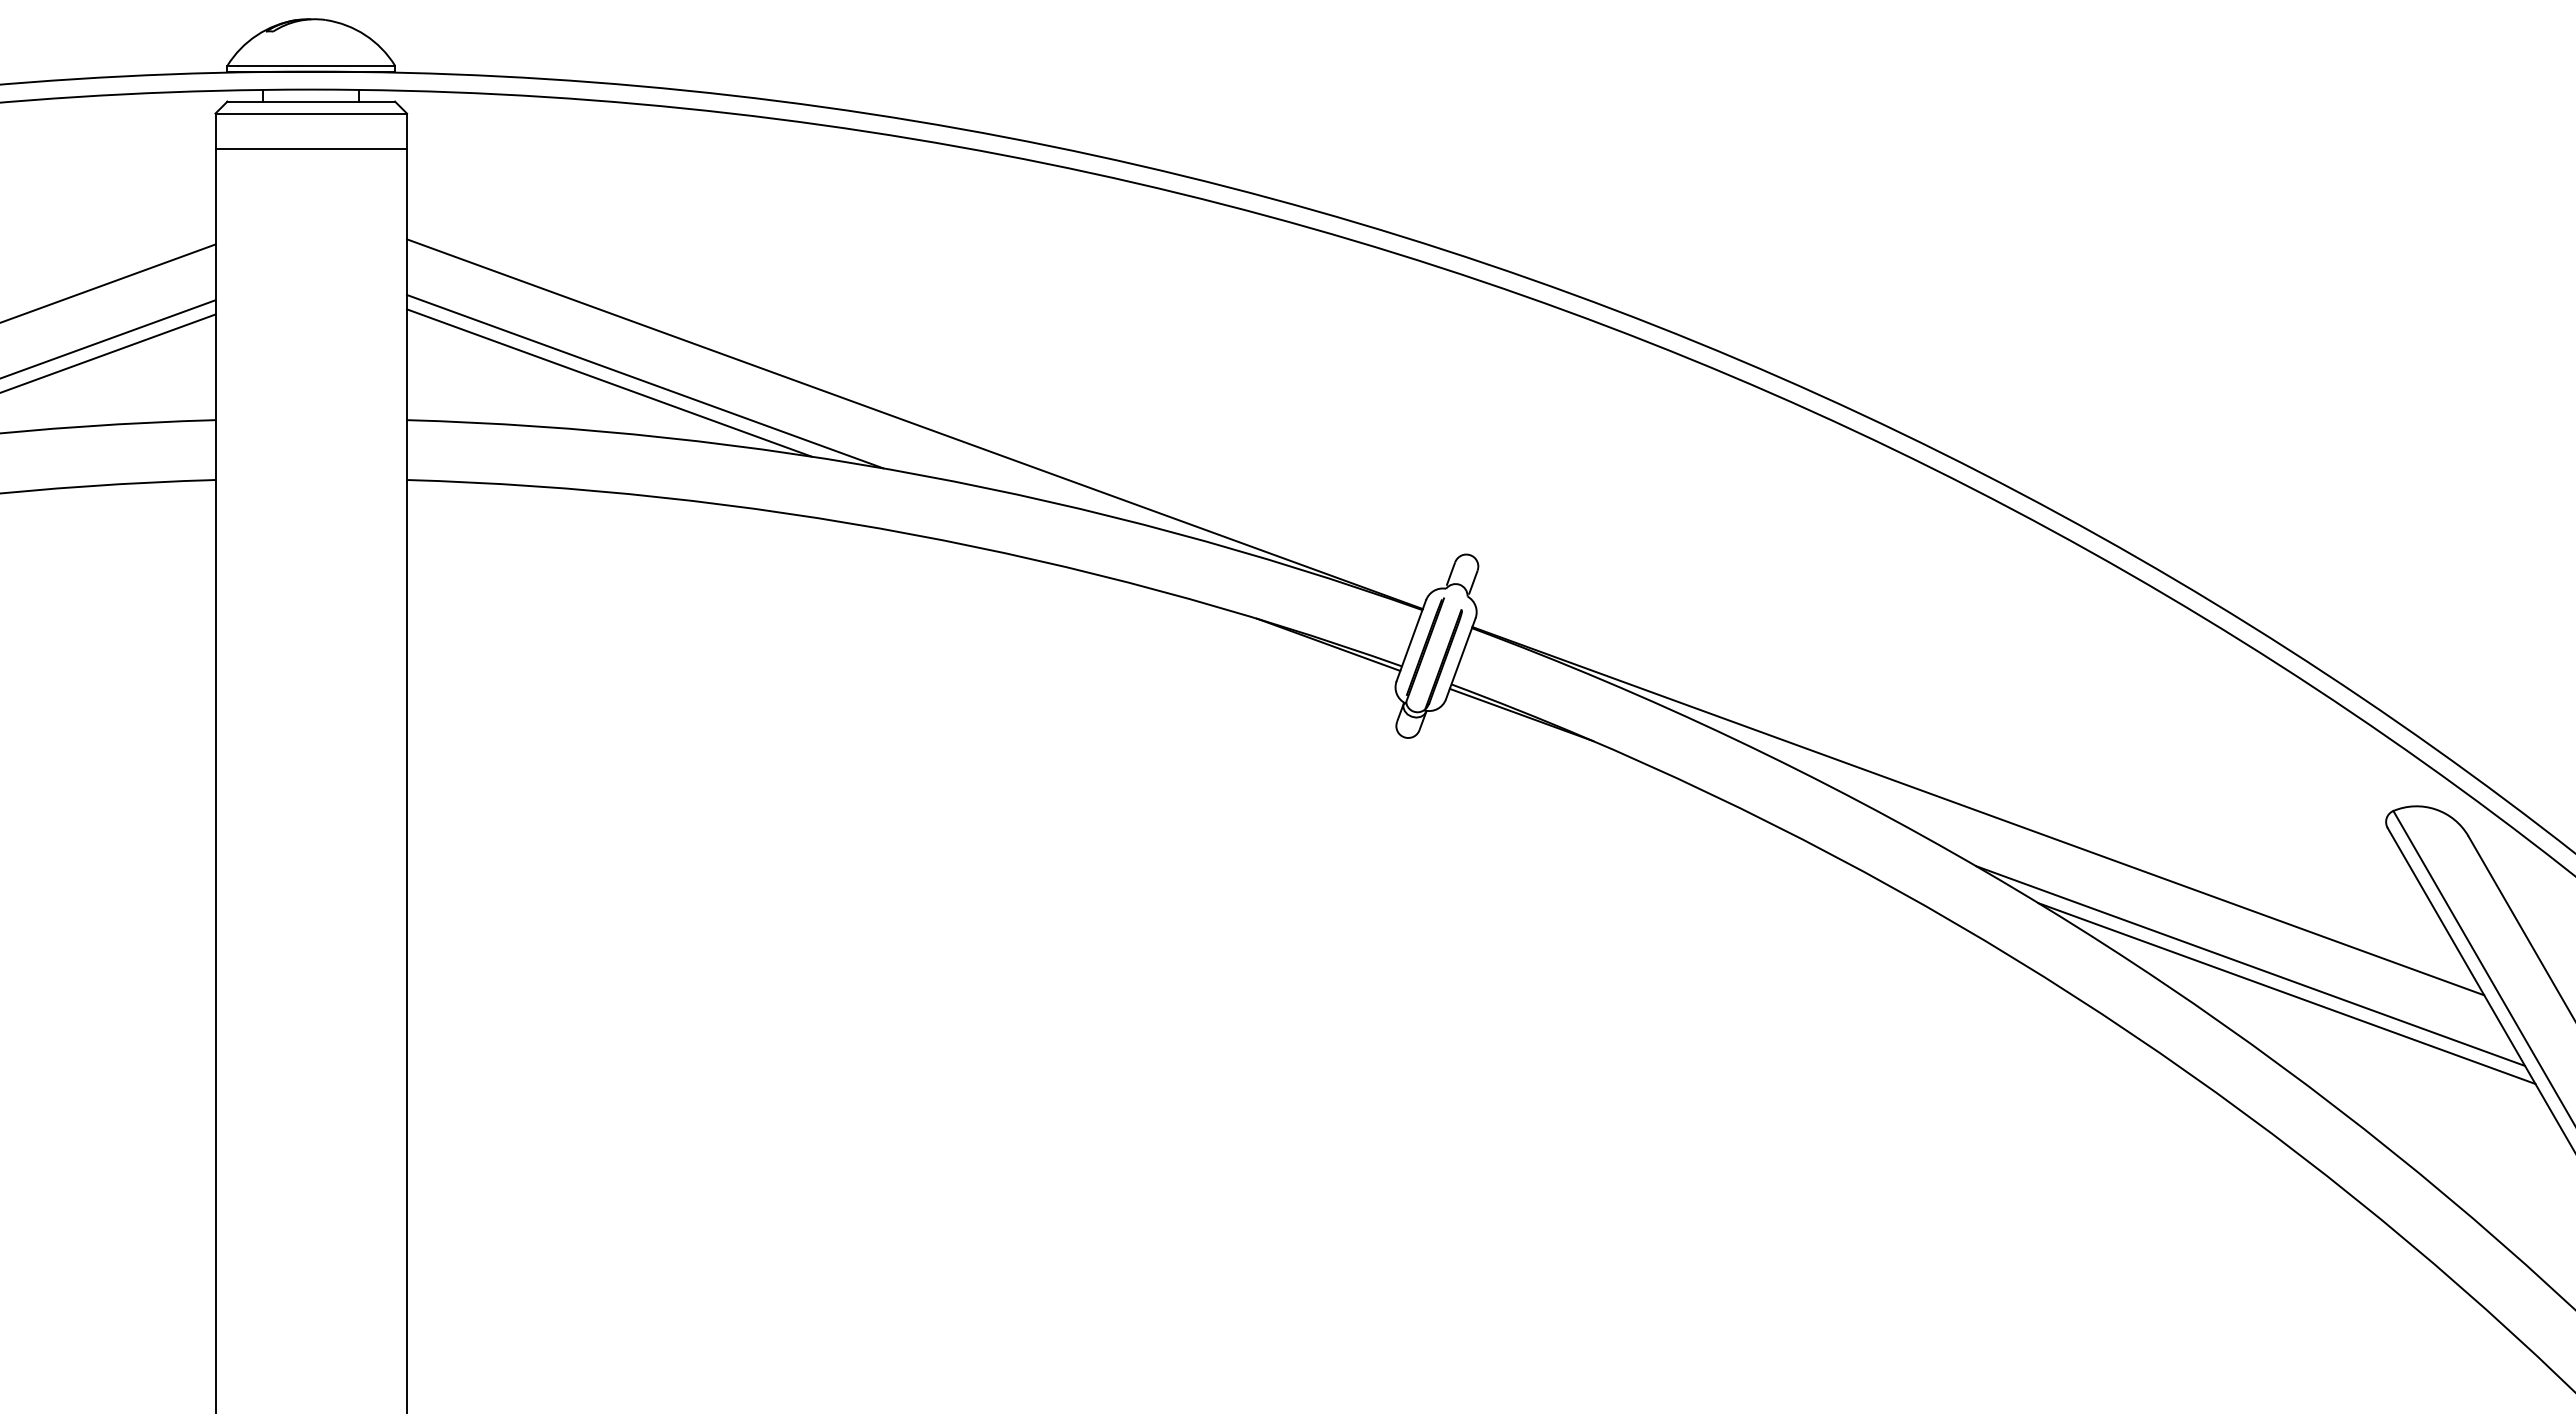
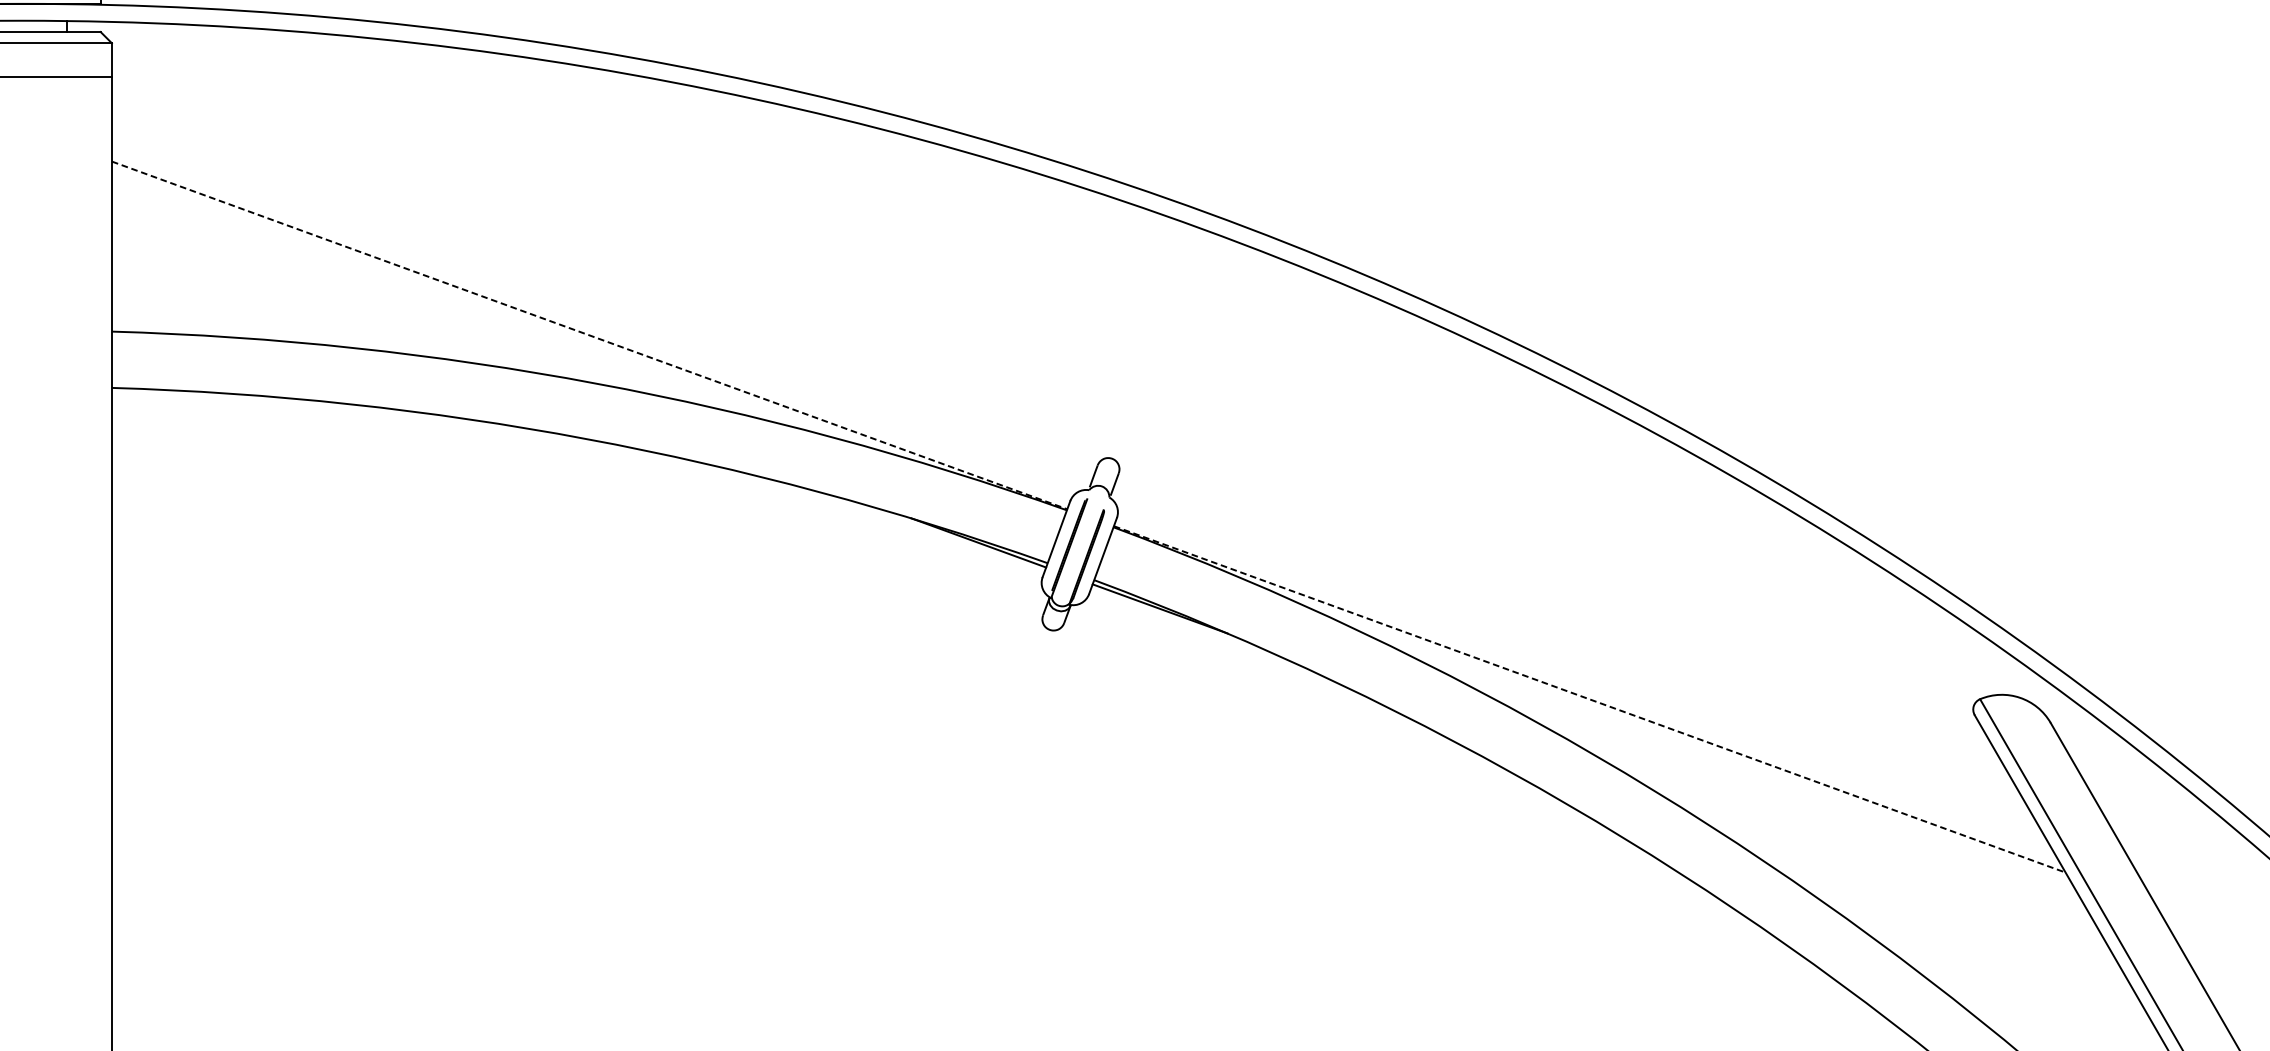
line: (645, 381) -> (336, 295), removed
line: (609, 382) -> (302, 296), removed
line: (914, 424) -> (589, 335), solid -> dashed
line: (1978, 811) -> (1589, 699), solid -> dashed
line: (2250, 965) -> (1845, 844), removed
line: (2286, 993) -> (1879, 870), removed

